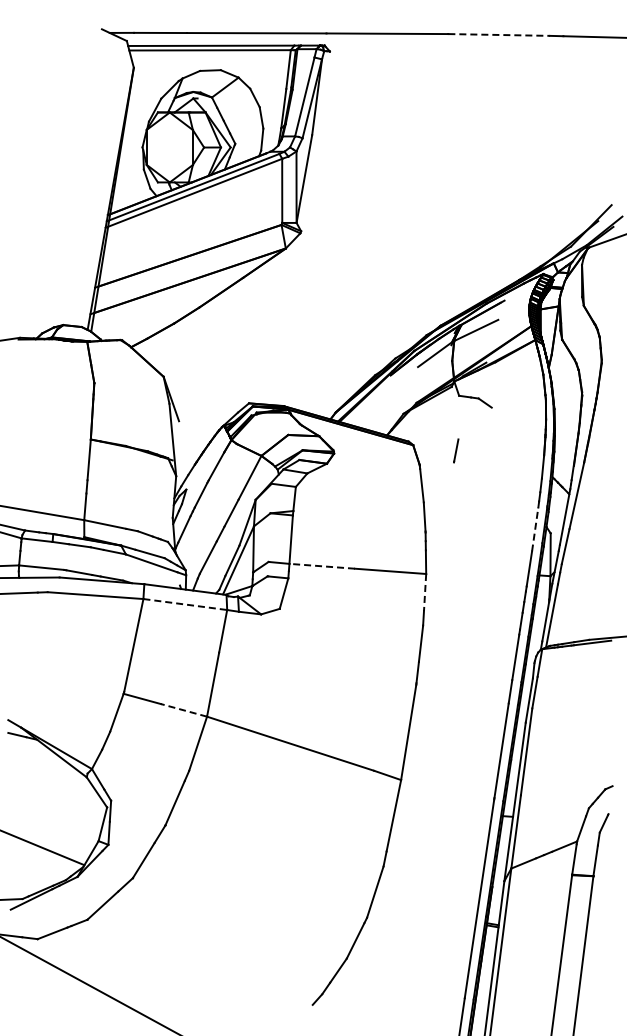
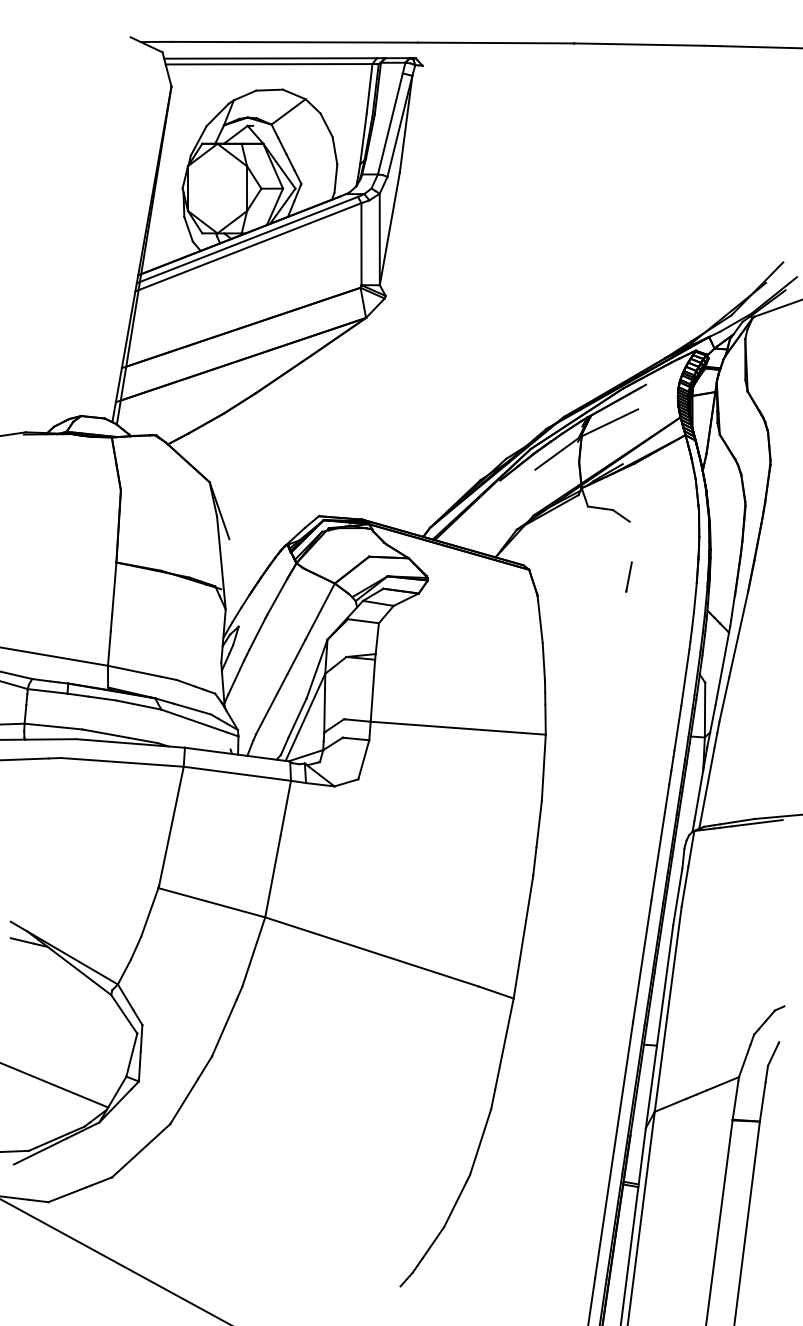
line: (499, 34) -> (639, 43), dashed -> solid
line: (456, 450) -> (629, 576), moved
line: (535, 529) -> (685, 677), dashed -> solid
line: (322, 566) -> (413, 725), dashed -> solid
line: (425, 592) -> (544, 758), dashed -> solid
line: (185, 604) -> (237, 773), dashed -> solid
line: (184, 710) -> (236, 909), dashed -> solid

